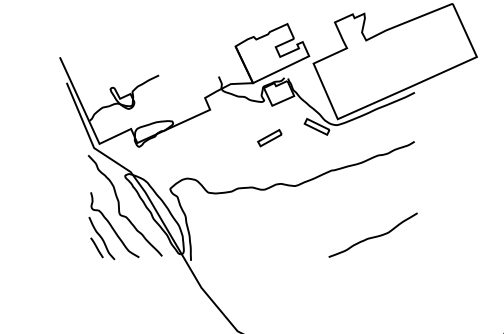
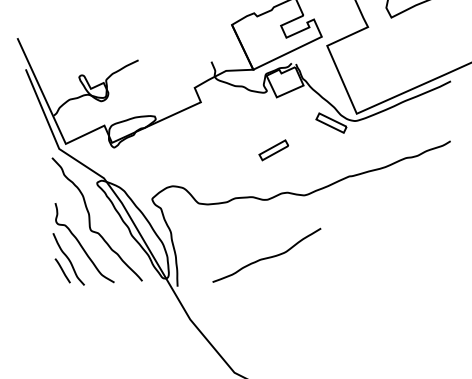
part: (269, 138) -> (273, 150), moved
curve: (372, 236) -> (266, 256), moved

